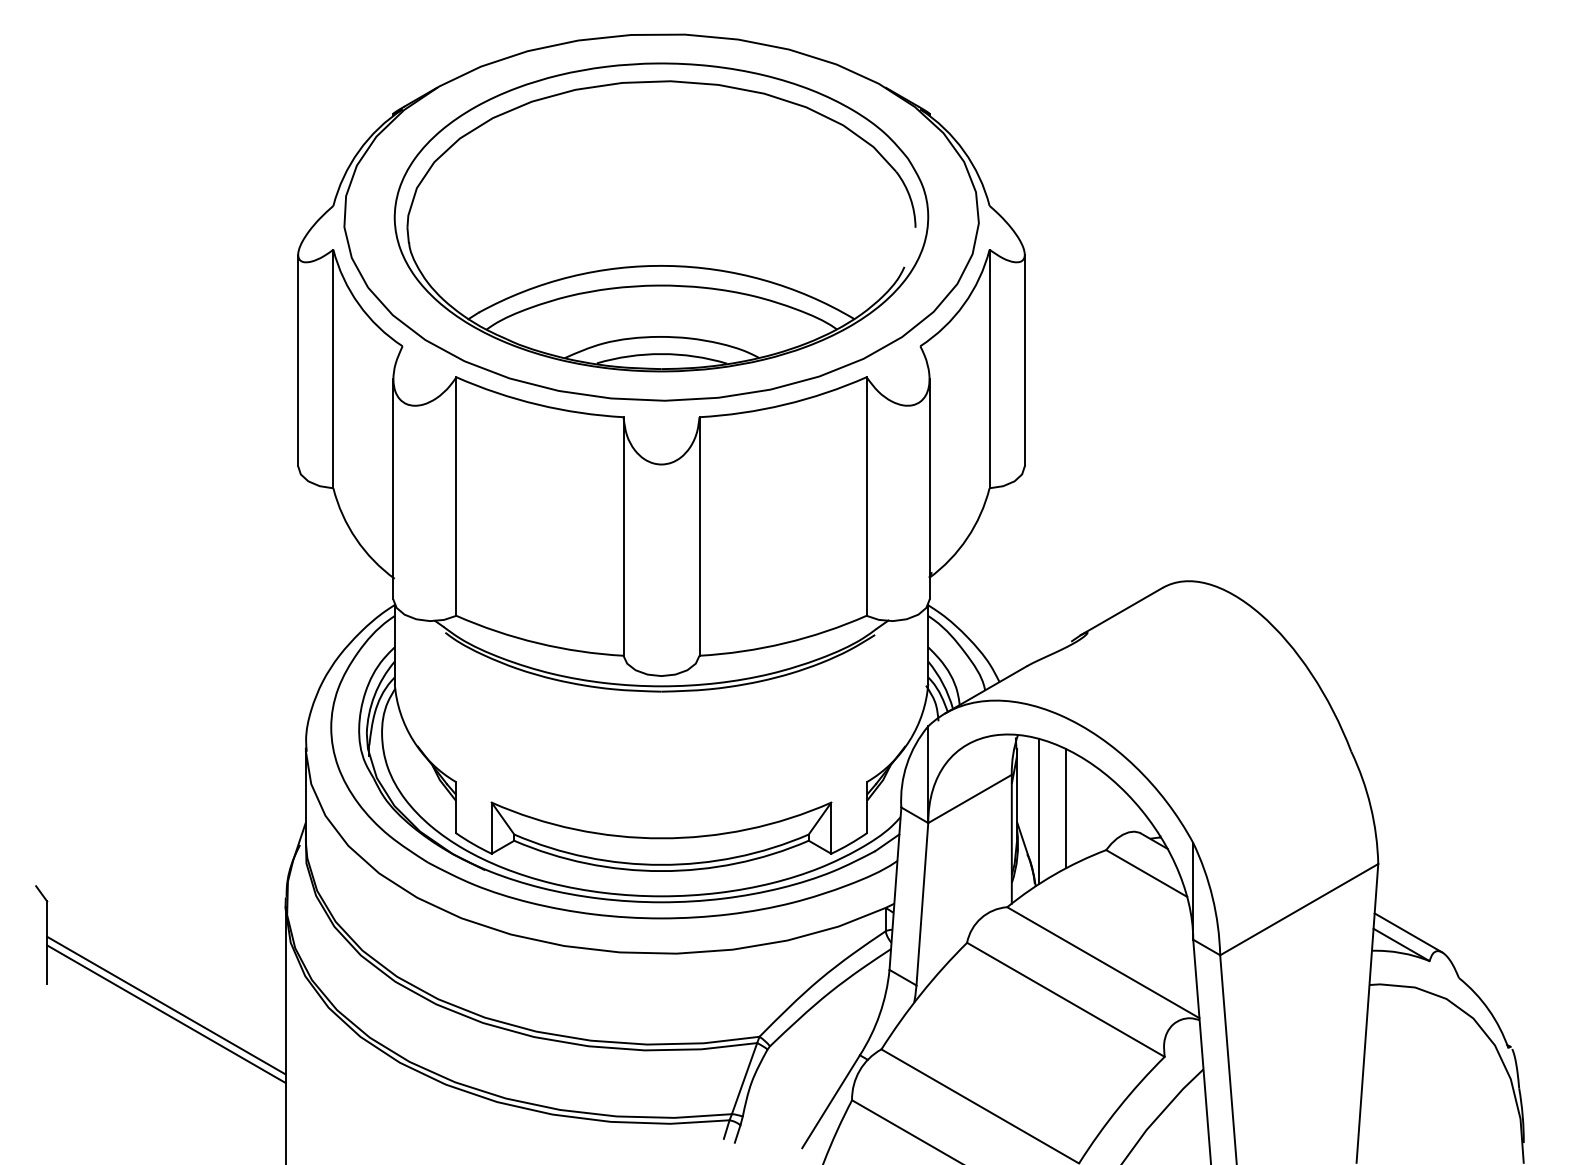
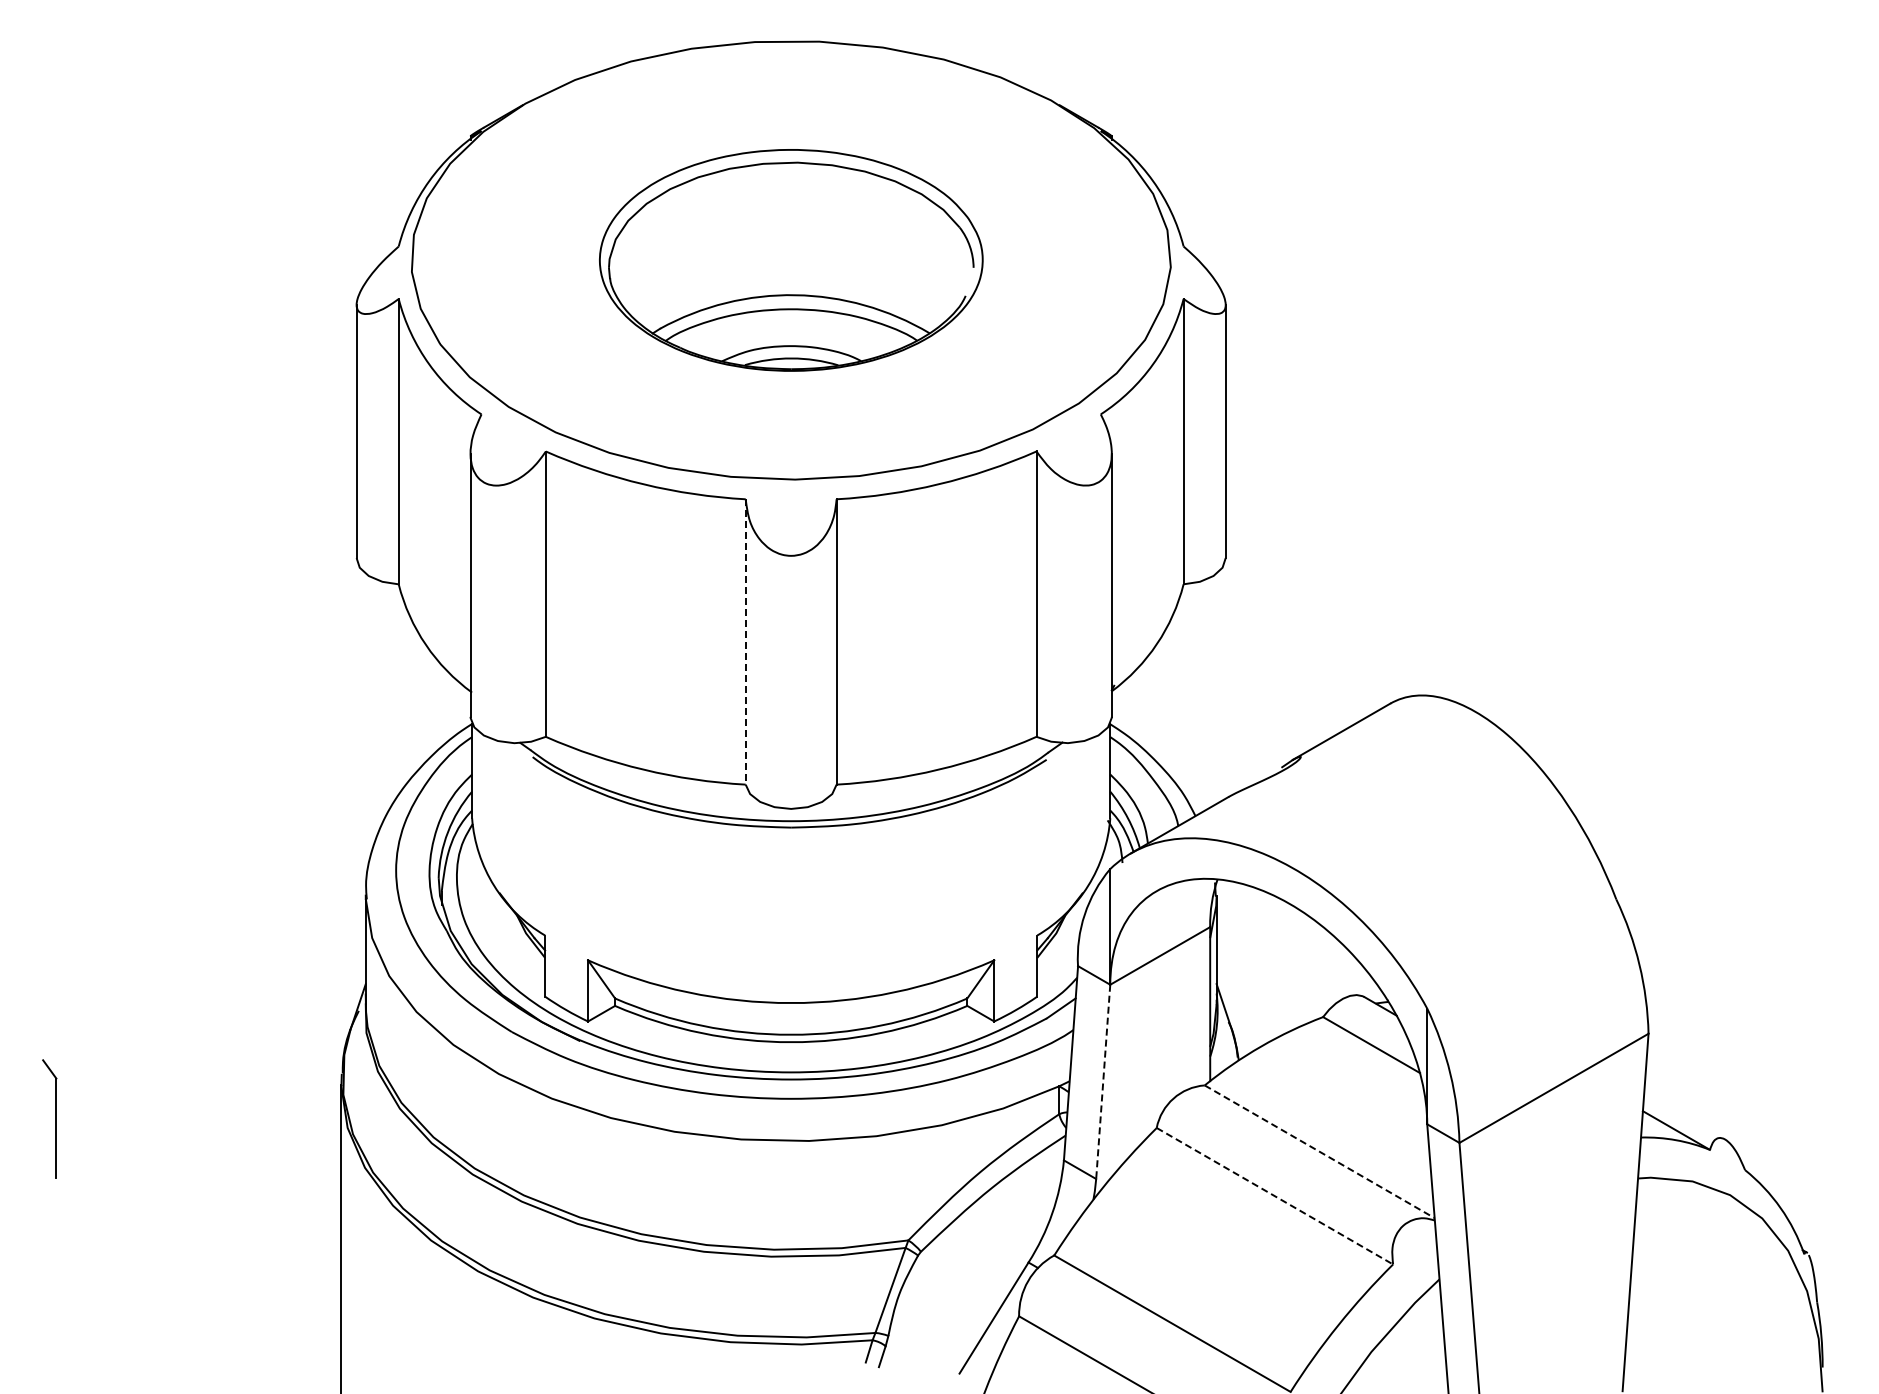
part: (661, 217) -> (791, 260), size x0.6
line: (623, 536) -> (745, 641), solid -> dashed
line: (1065, 807) -> (1274, 966), removed
line: (1038, 811) -> (1242, 970), removed
line: (922, 904) -> (1103, 1082), solid -> dashed
line: (1408, 932) -> (1684, 1115), removed
line: (1103, 962) -> (1319, 1151), solid -> dashed
line: (1066, 1000) -> (1275, 1196), solid -> dashed
line: (166, 1005) -> (198, 1202), removed
line: (166, 1014) -> (198, 1213), removed

